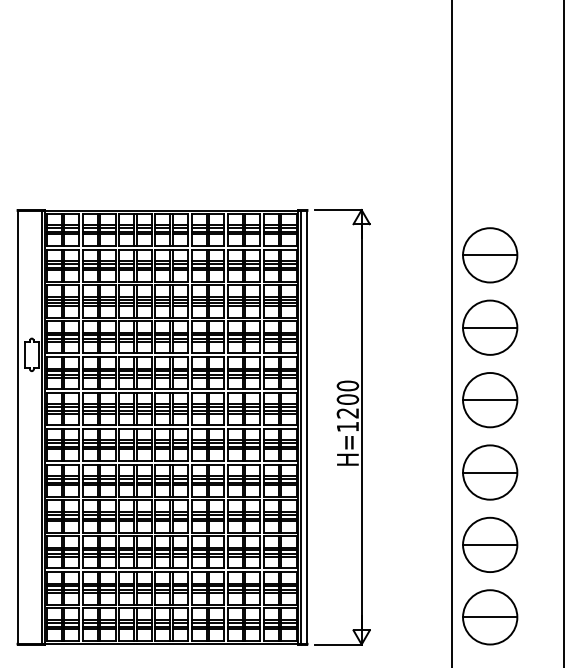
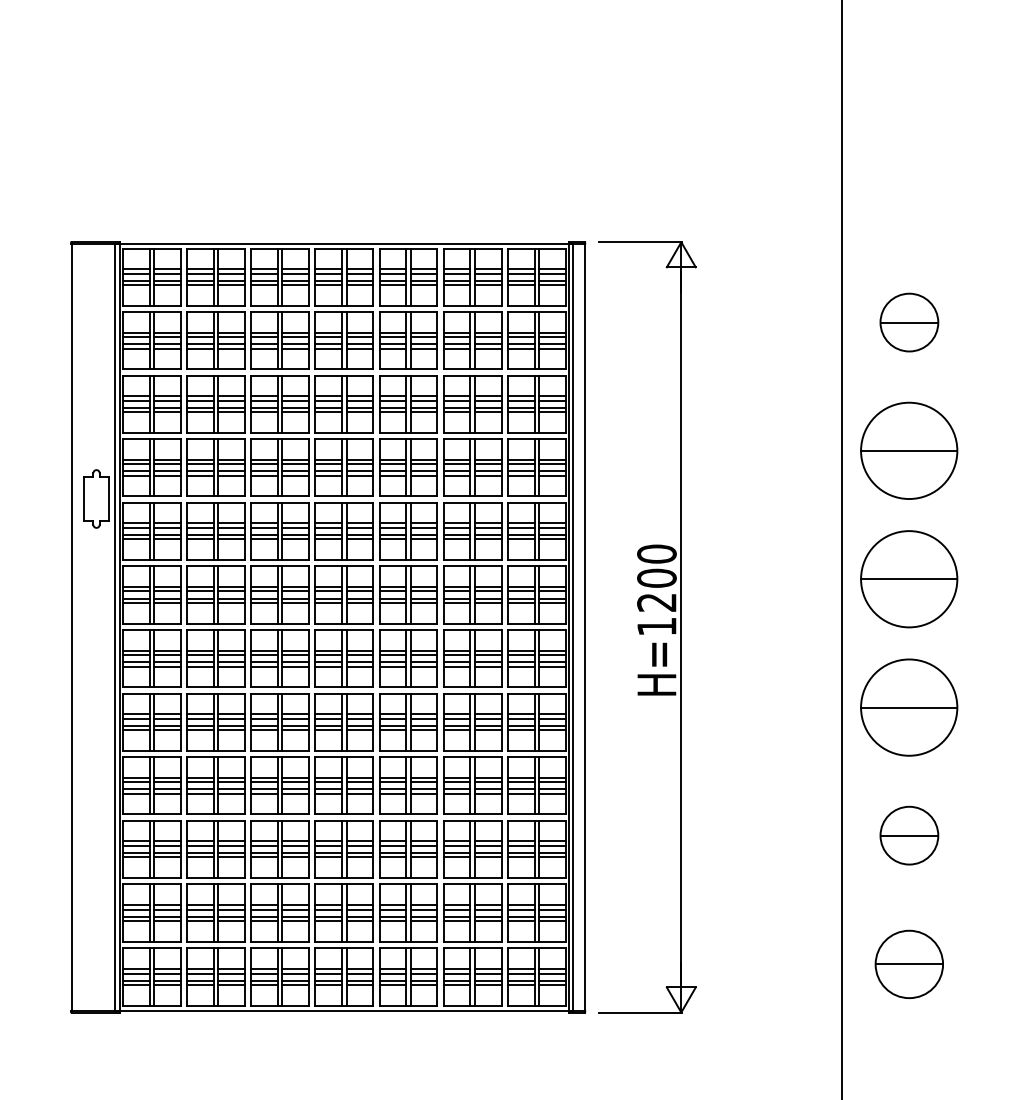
part: (490, 255) -> (909, 322), size x0.6
part: (490, 544) -> (909, 835), size x0.6
part: (490, 617) -> (909, 964), size x0.7

